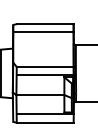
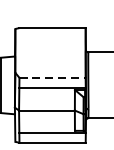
line: (44, 32) -> (51, 37), removed
line: (45, 66) -> (52, 77), solid -> dashed

